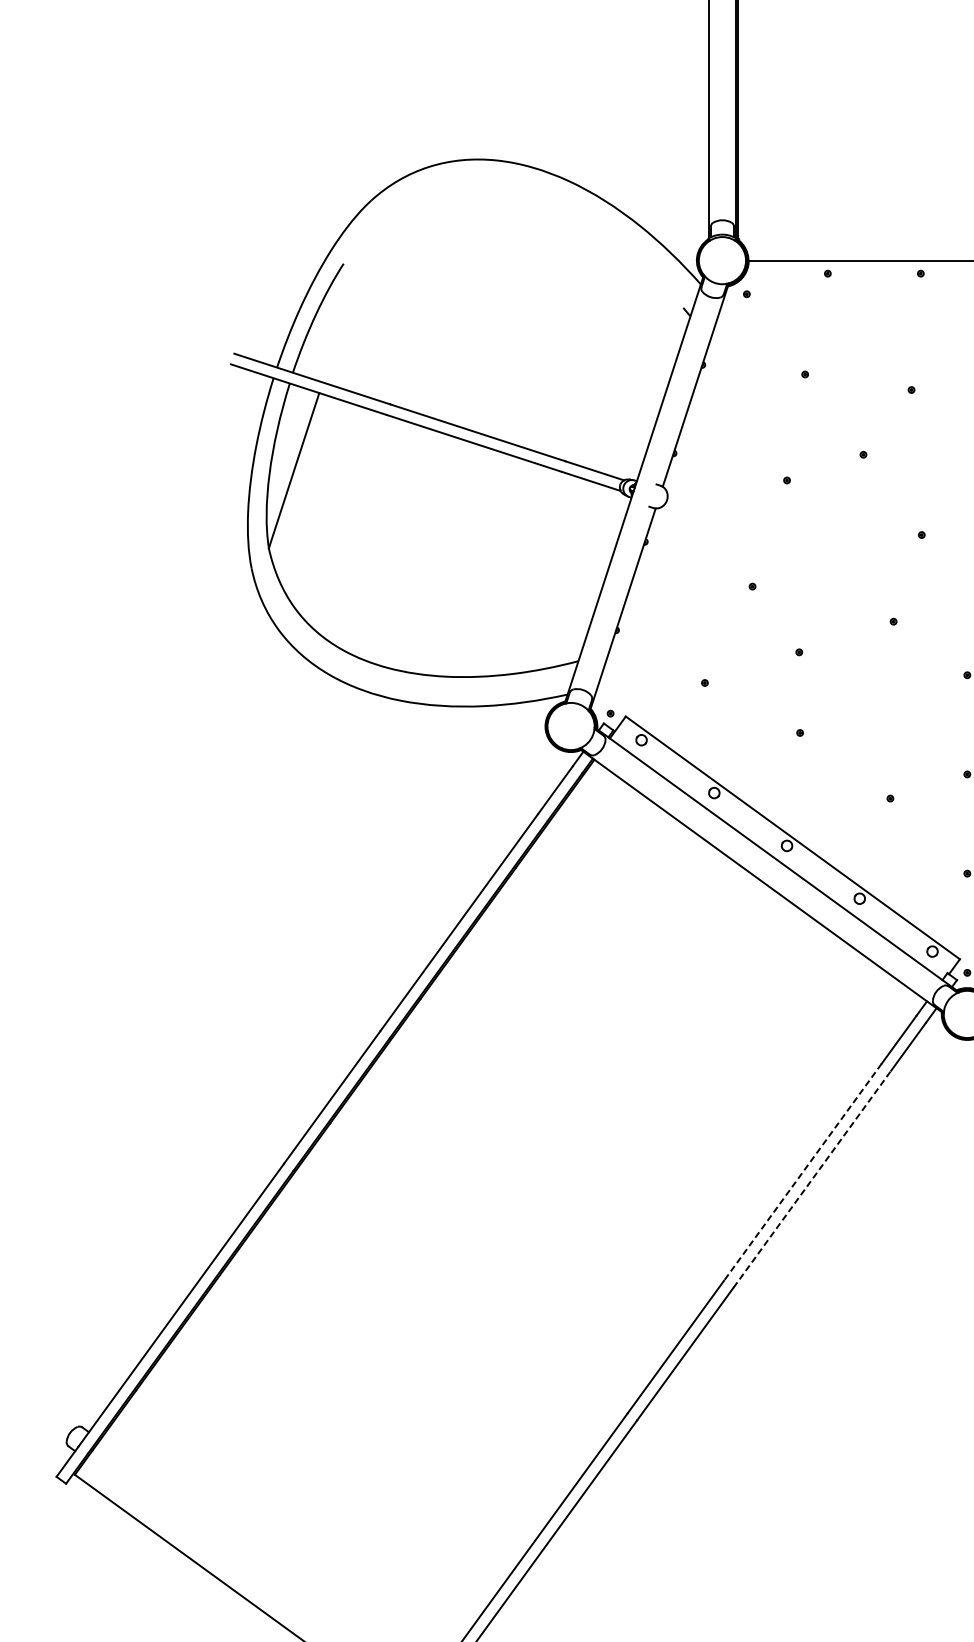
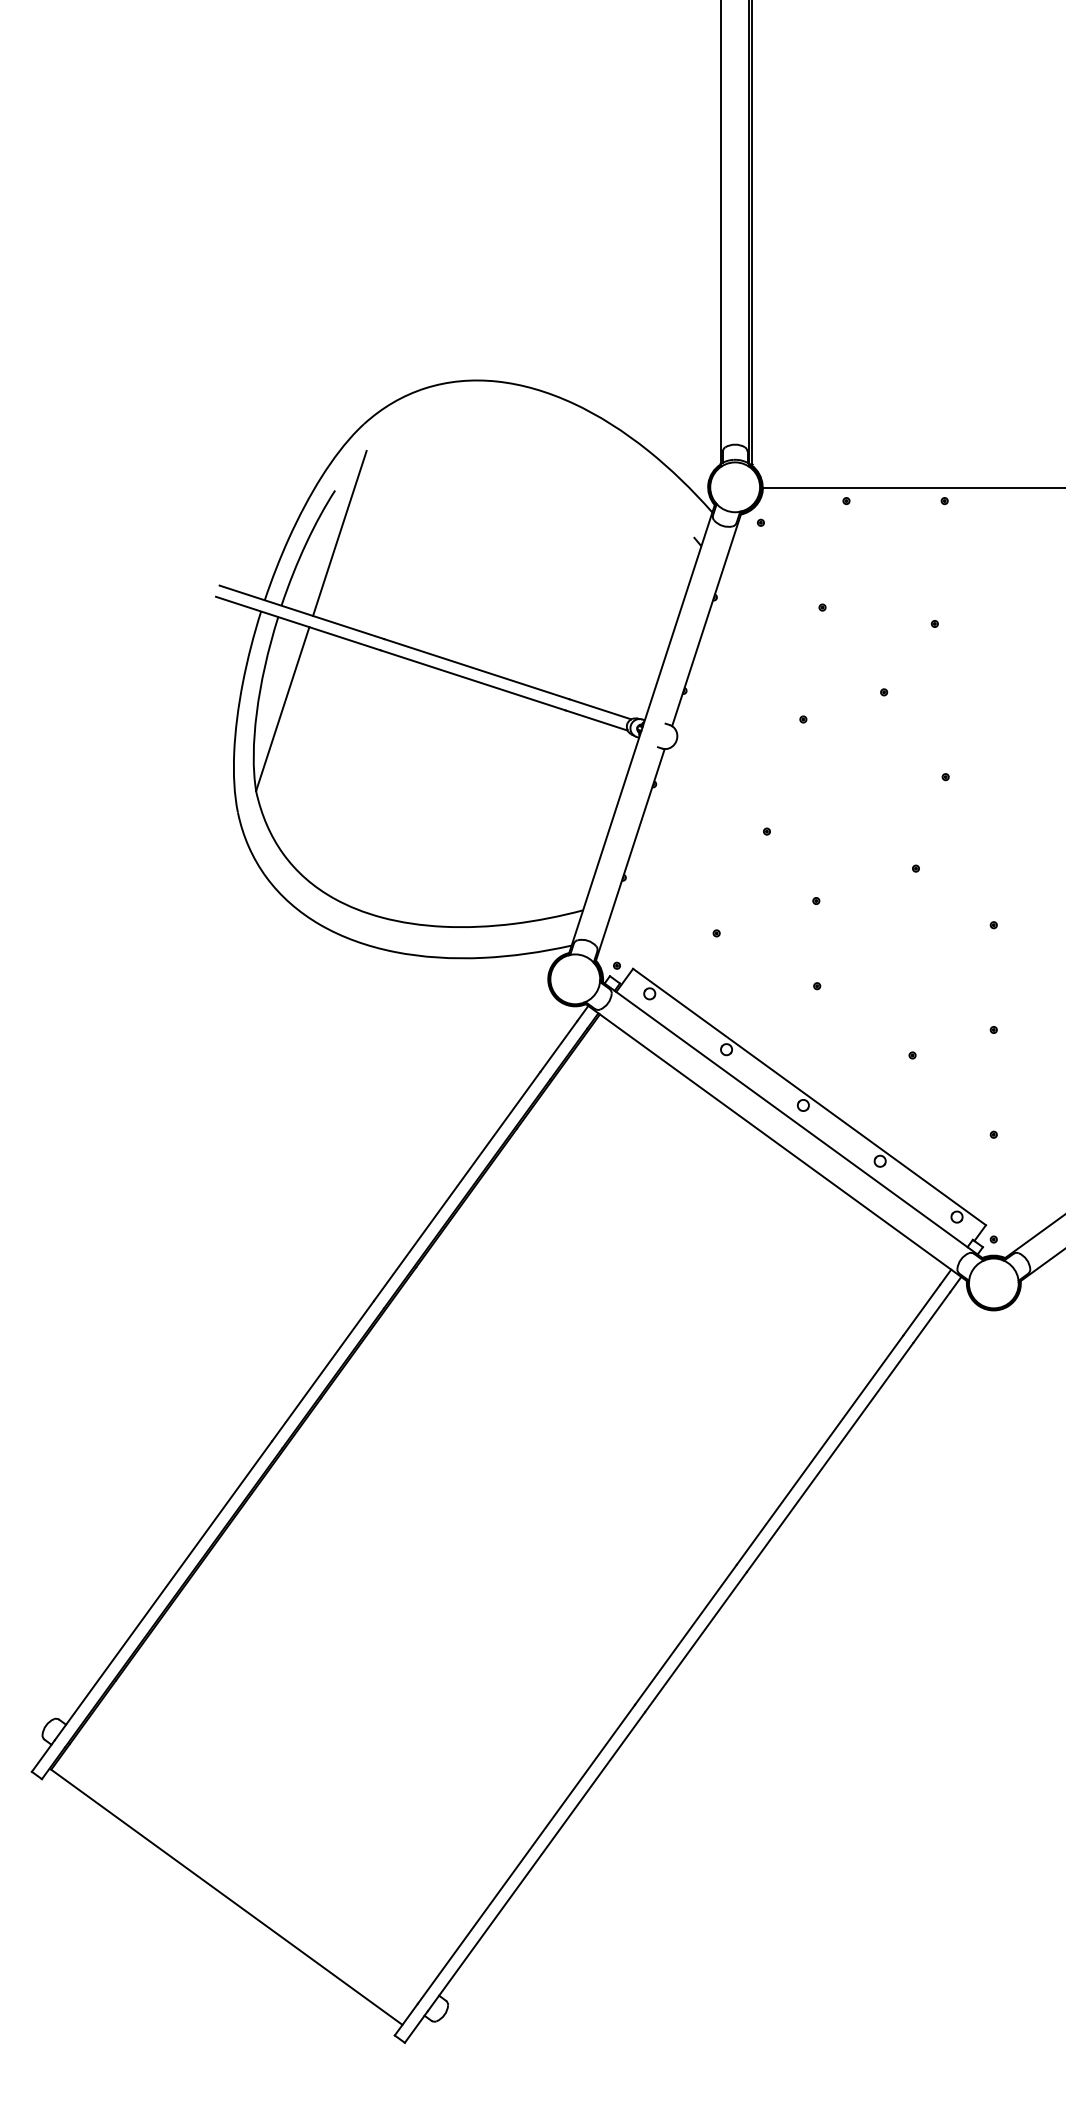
line: (347, 304) -> (339, 533), added
line: (803, 1172) -> (820, 1450), dashed -> solid
line: (812, 1179) -> (830, 1457), dashed -> solid

